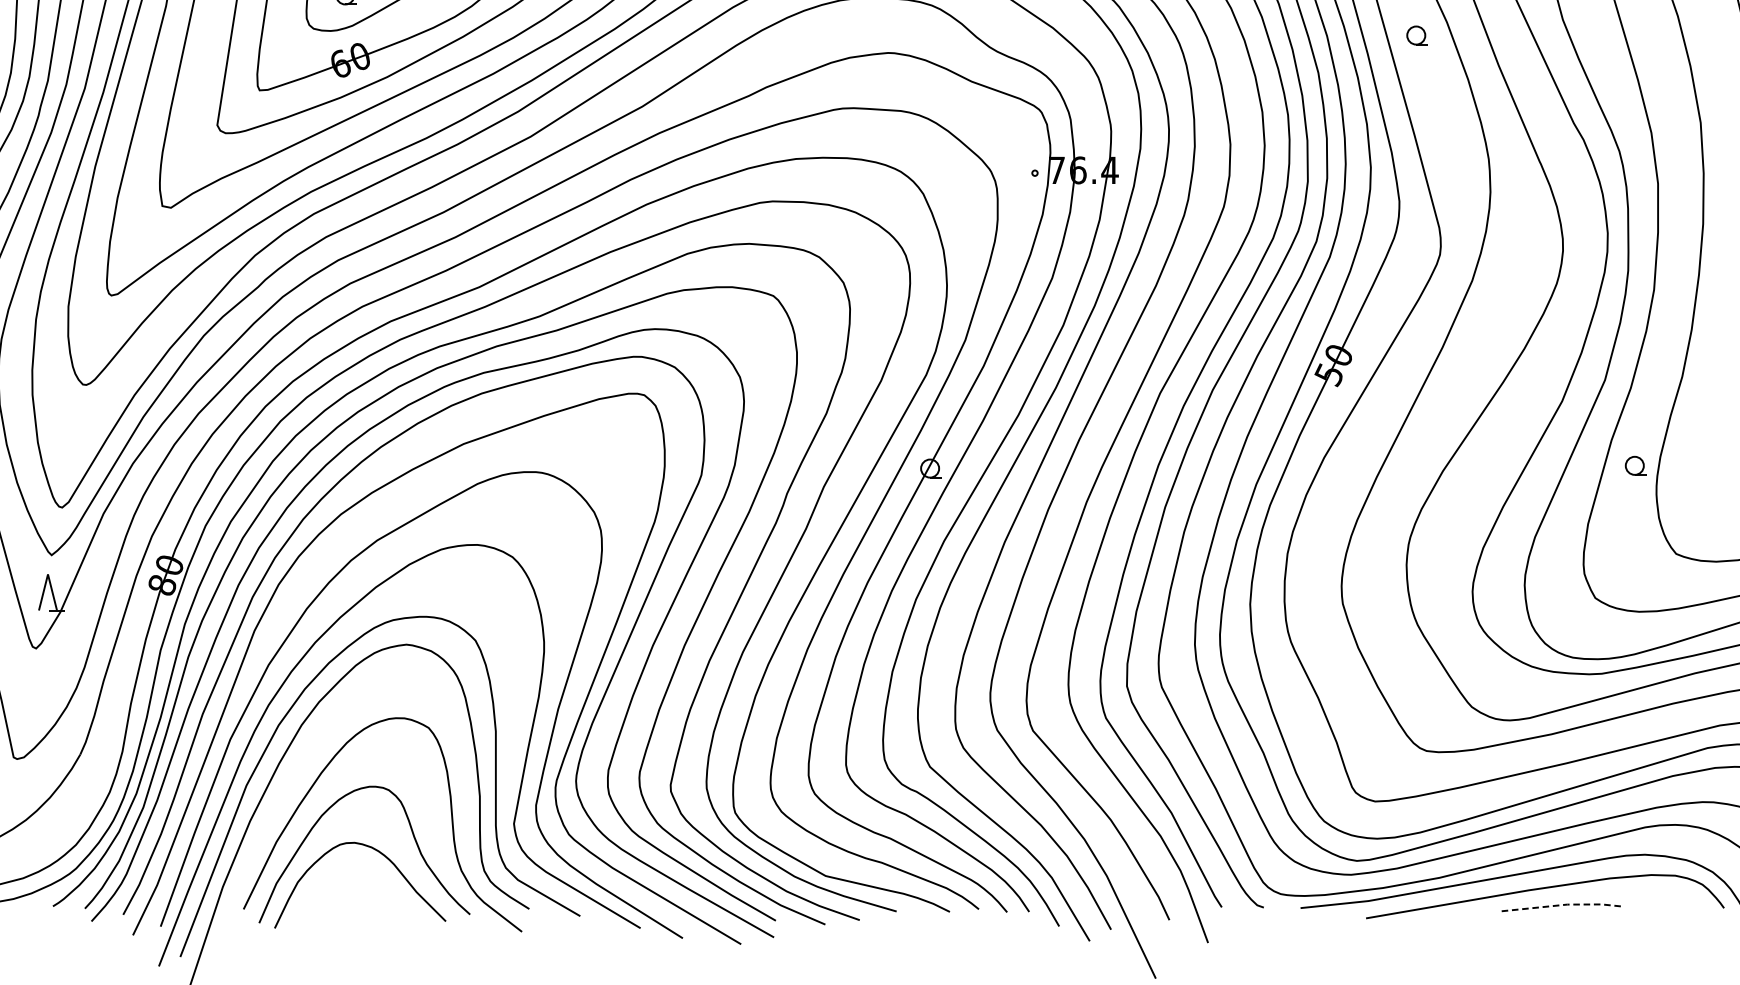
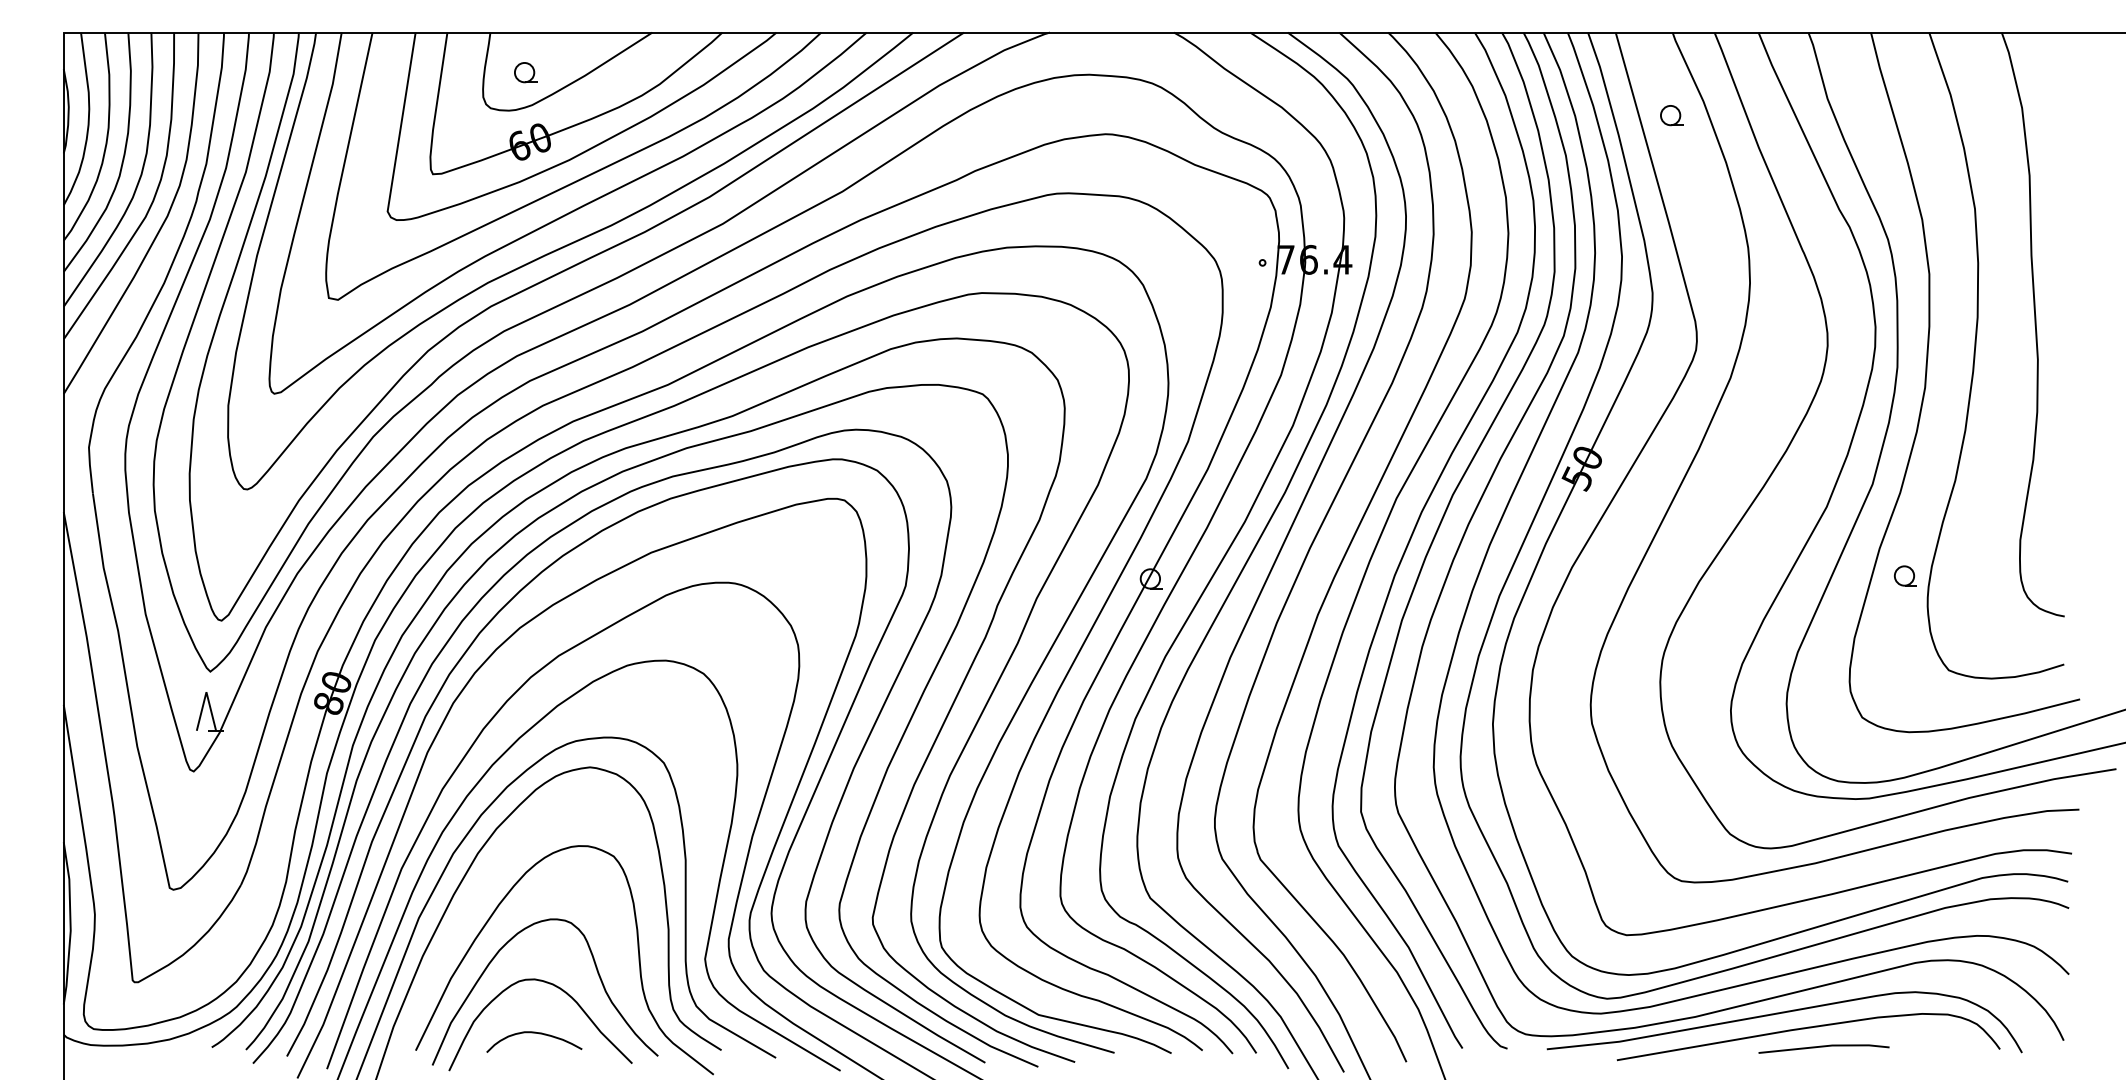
curve: (354, 893) -> (534, 1033), added
line: (1560, 905) -> (1824, 1046), dashed -> solid

